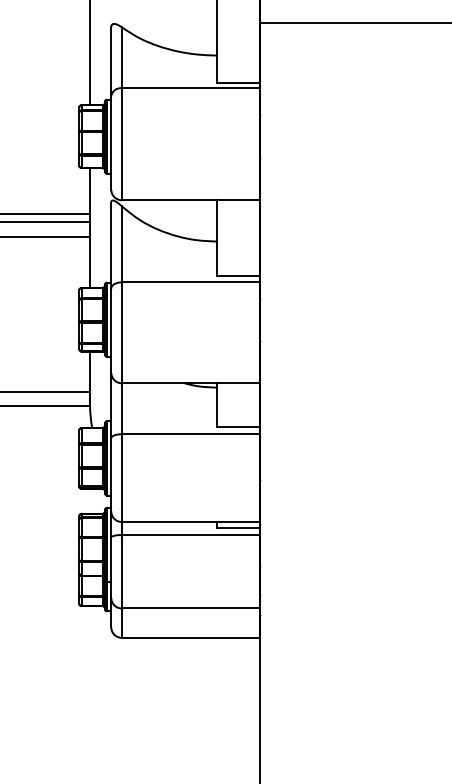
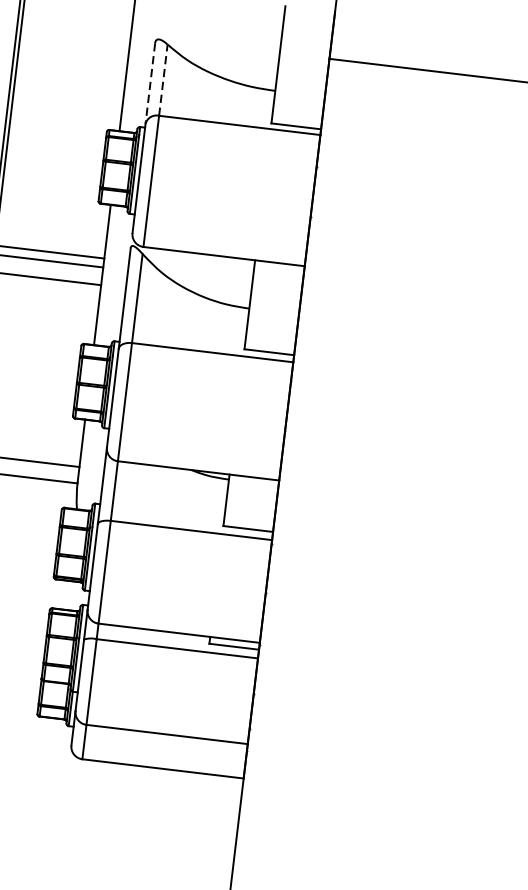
line: (121, 57) -> (162, 79), solid -> dashed
line: (111, 62) -> (150, 84), solid -> dashed

